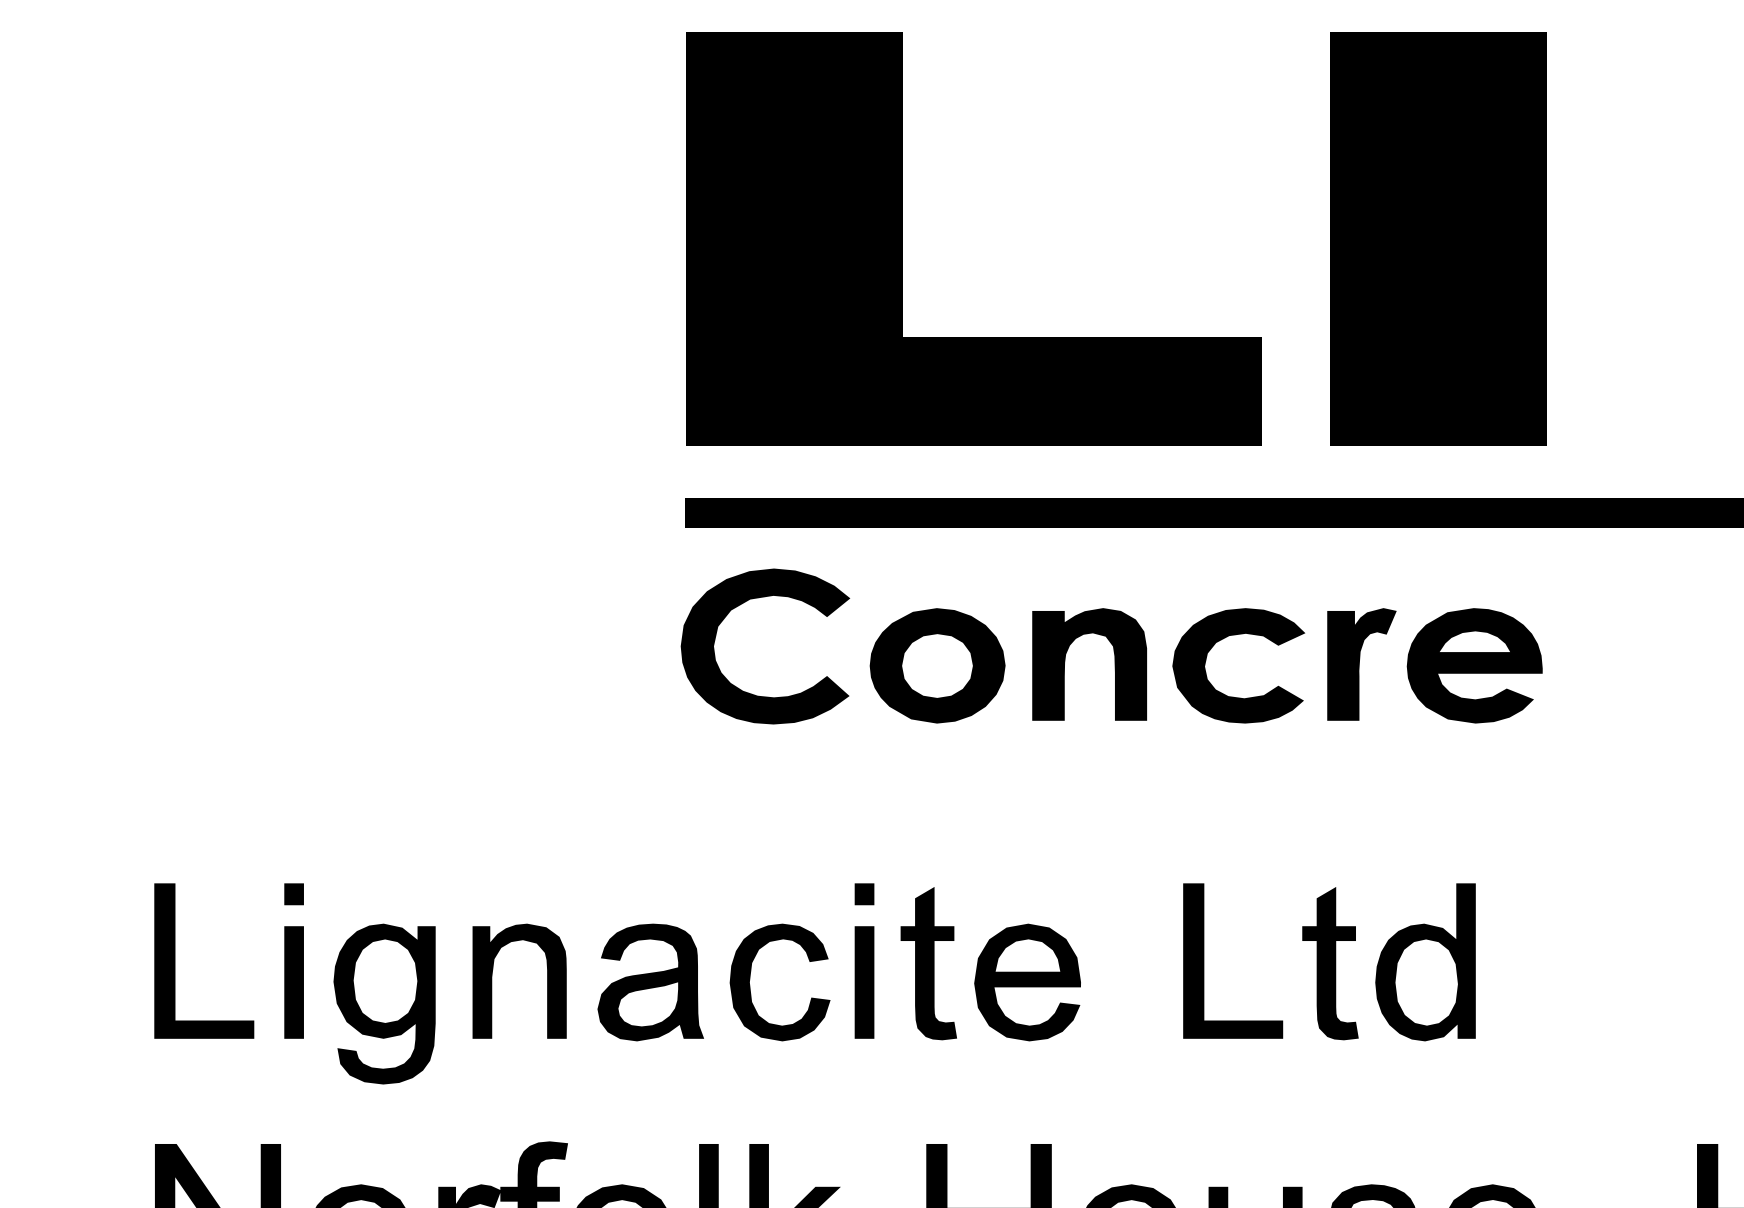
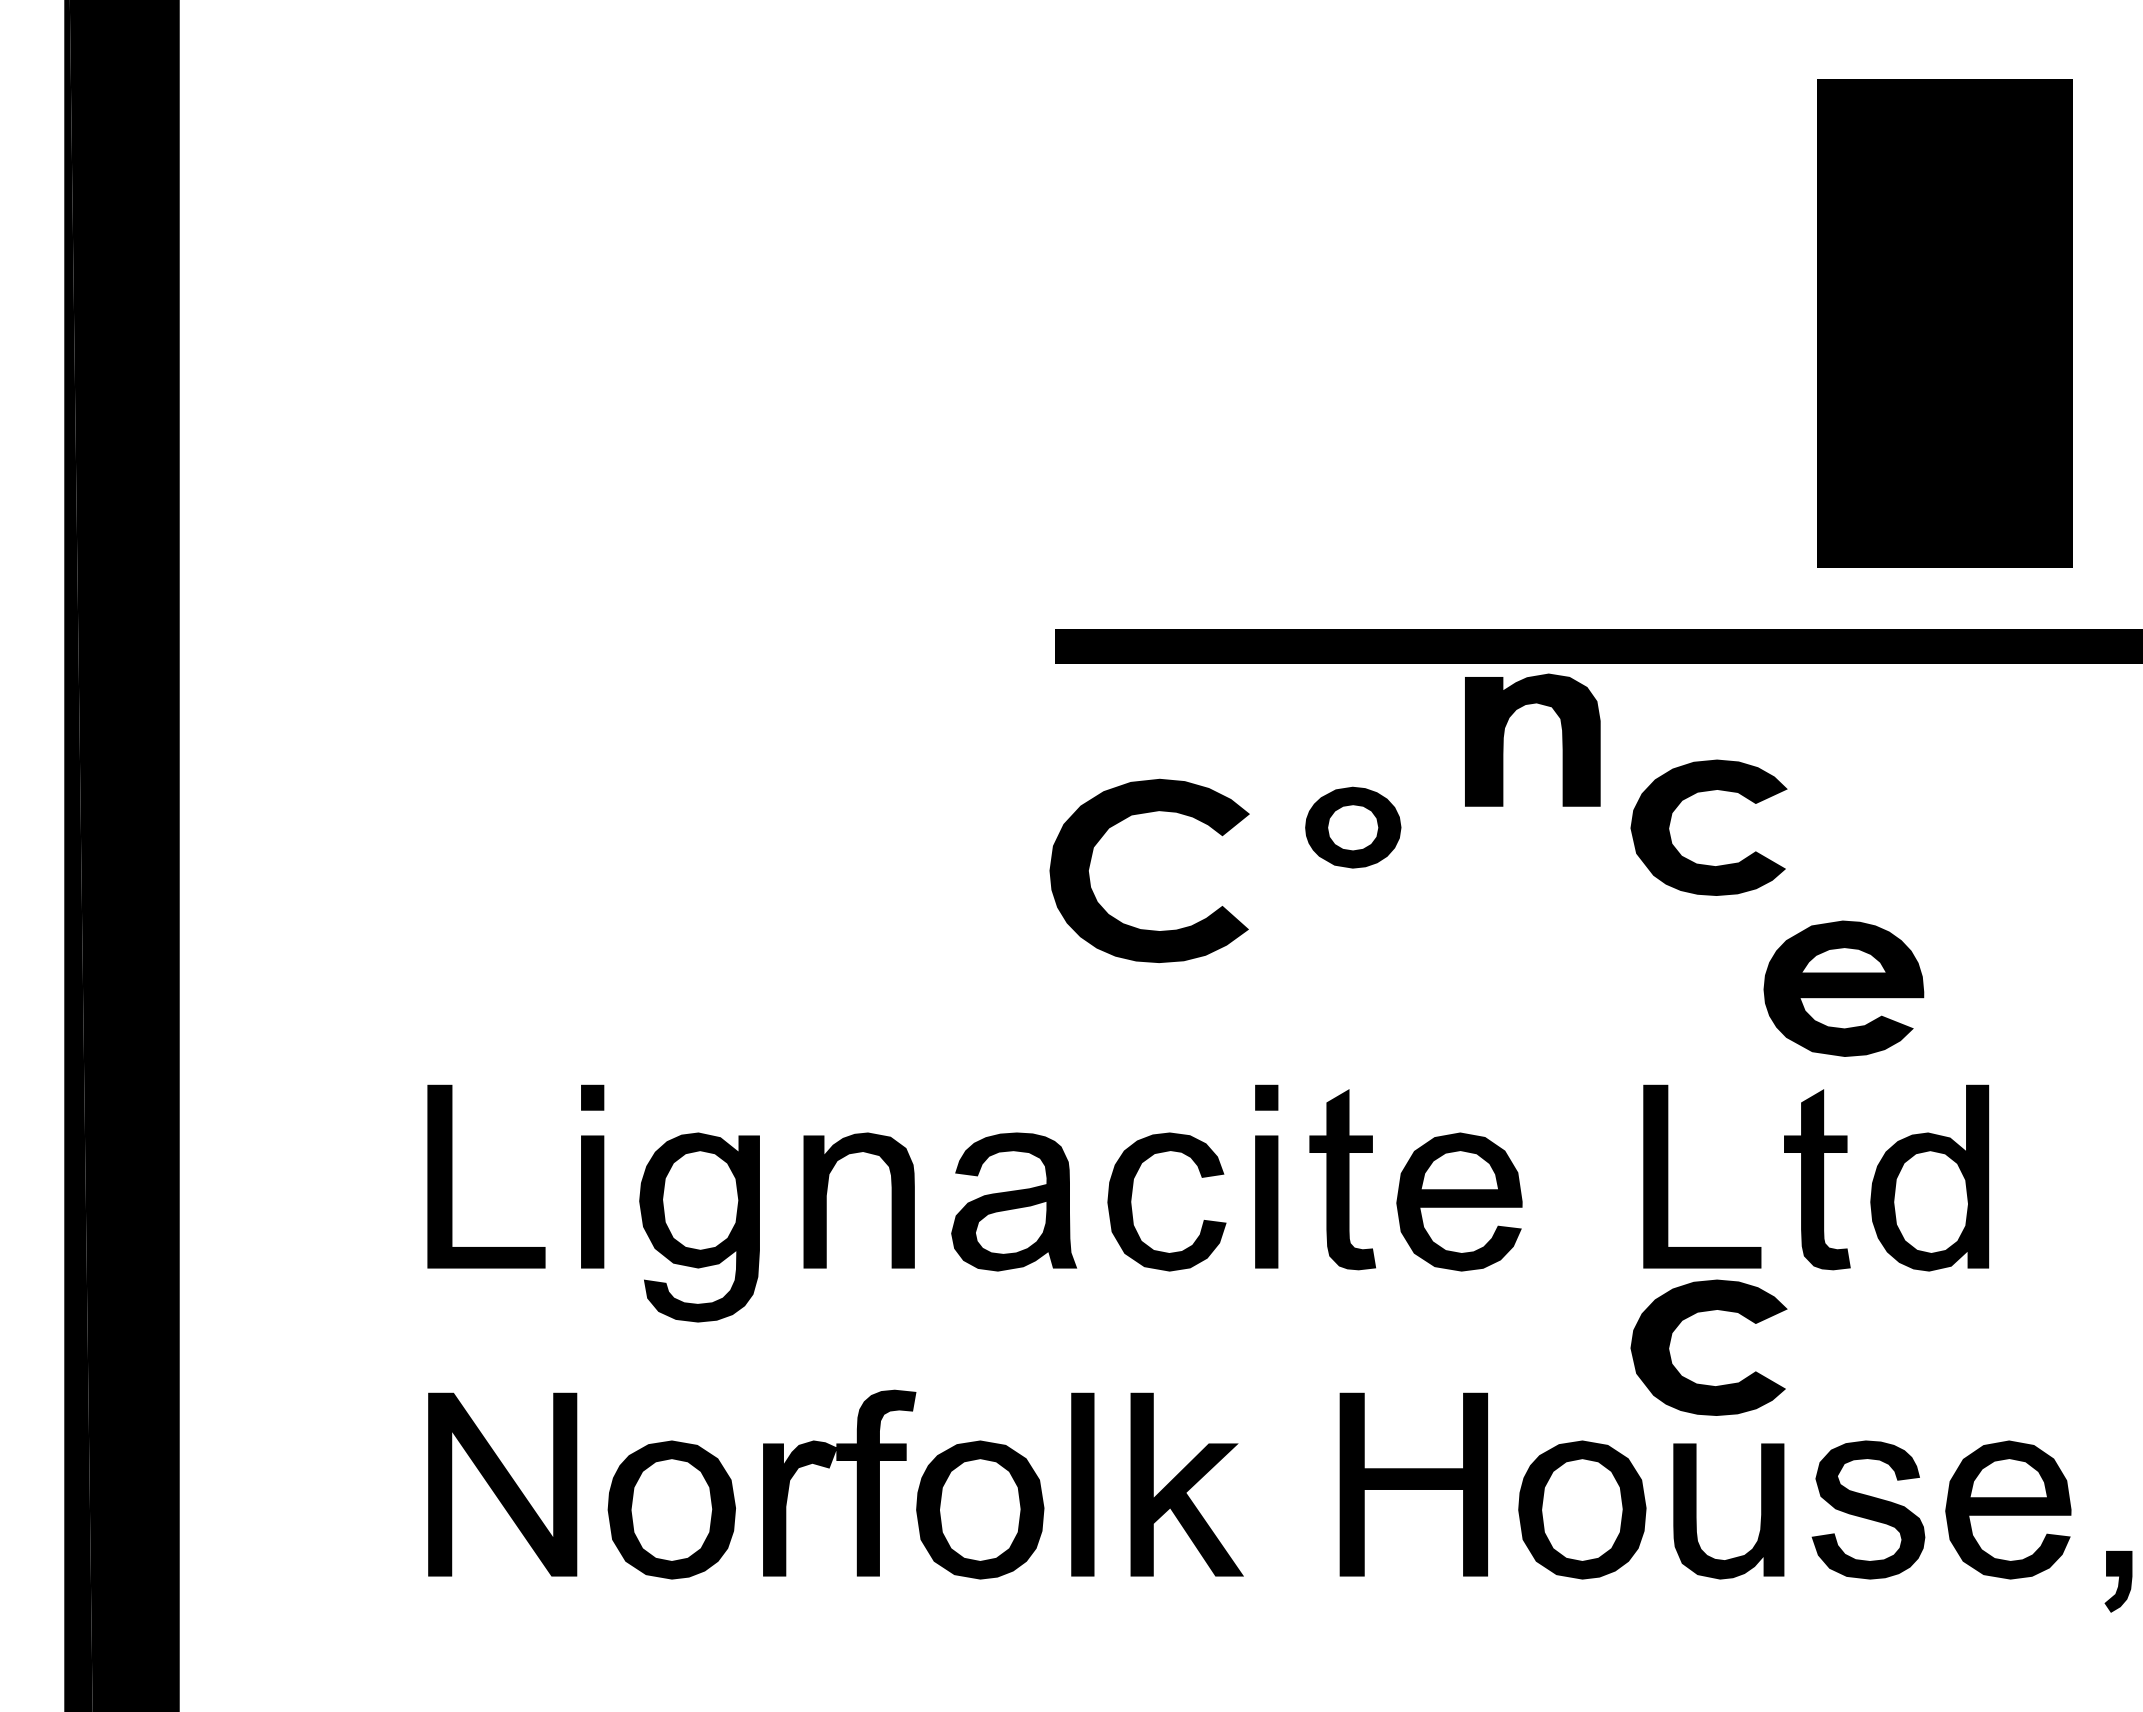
fill: (974, 238) -> (1396, 322), removed
part: (739, 606) -> (1118, 823), moved
part: (1065, 659) -> (1504, 734), moved
fill: (1361, 663) -> (1854, 825), removed
part: (937, 665) -> (1353, 827), size x0.6
part: (1474, 665) -> (1843, 988), moved
part: (1232, 1076) -> (1701, 1312), added

